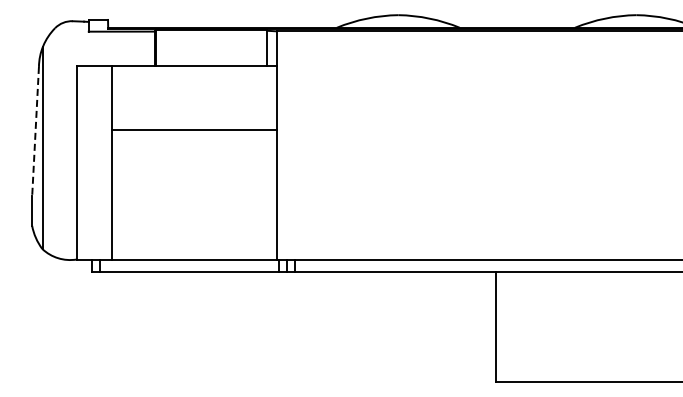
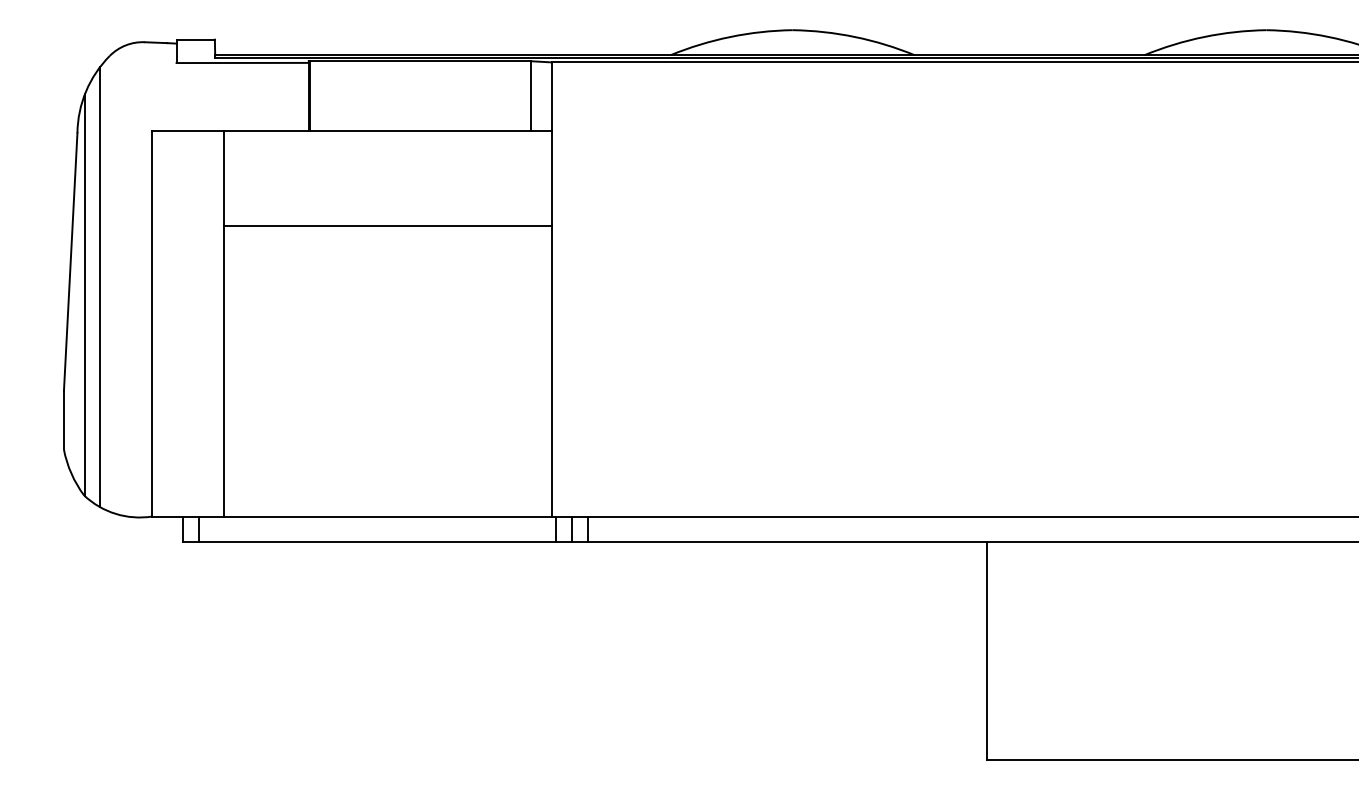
line: (194, 129) -> (386, 225), moved
line: (35, 131) -> (70, 261), dashed -> solid
line: (50, 143) -> (100, 285), added

